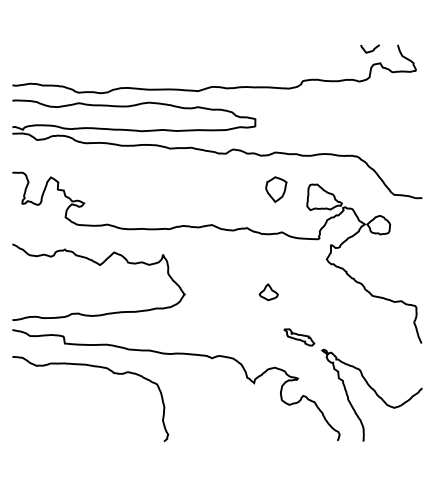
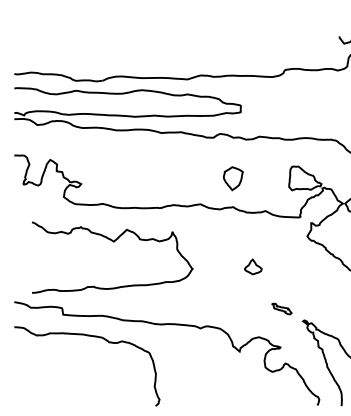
part: (276, 189) -> (233, 178), moved
curve: (98, 265) -> (112, 241), moved
part: (299, 337) -> (281, 309), size x0.7

